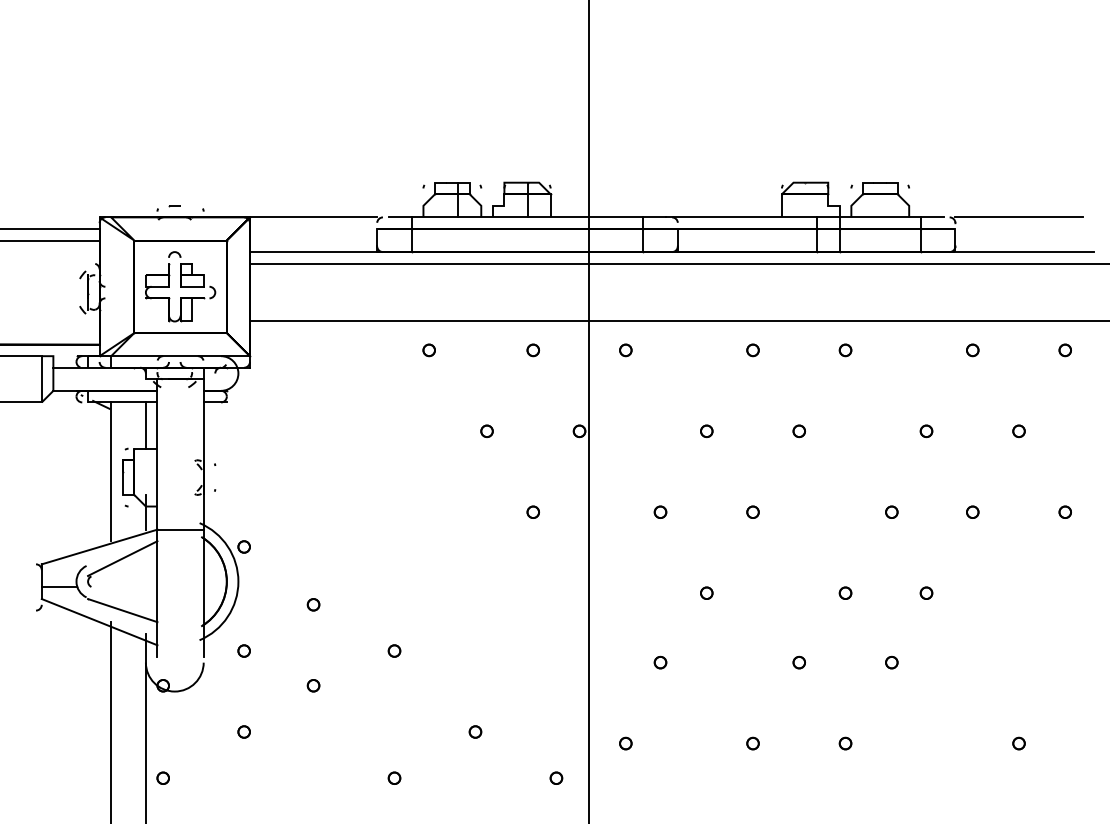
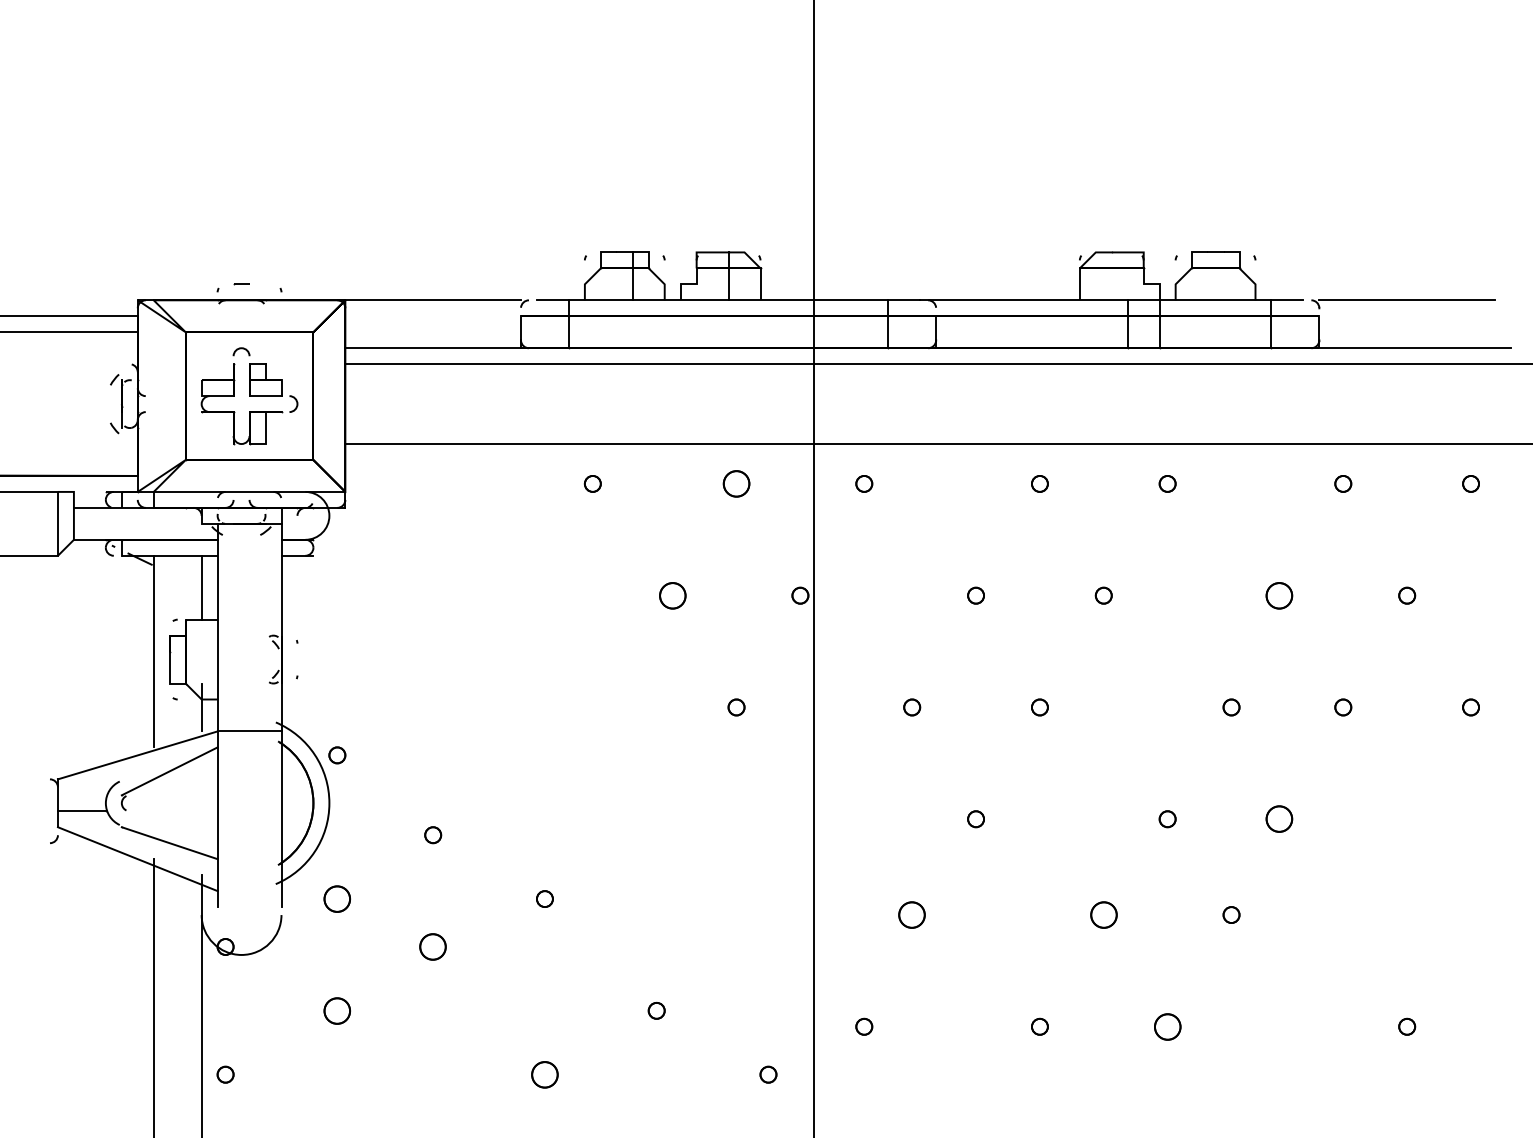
part: (533, 350) -> (736, 483), size x1.6
part: (486, 431) -> (672, 595), size x1.6
part: (926, 431) -> (1279, 595), size x1.6
part: (926, 593) -> (1279, 819), size x1.6
part: (244, 650) -> (337, 898), size x1.6
part: (660, 662) -> (912, 914), size x1.6
part: (799, 662) -> (1103, 914), size x1.6
part: (313, 685) -> (433, 946), size x1.6
part: (244, 731) -> (337, 1010), size x1.6
part: (845, 743) -> (1167, 1026), size x1.6
part: (394, 778) -> (544, 1074), size x1.6

